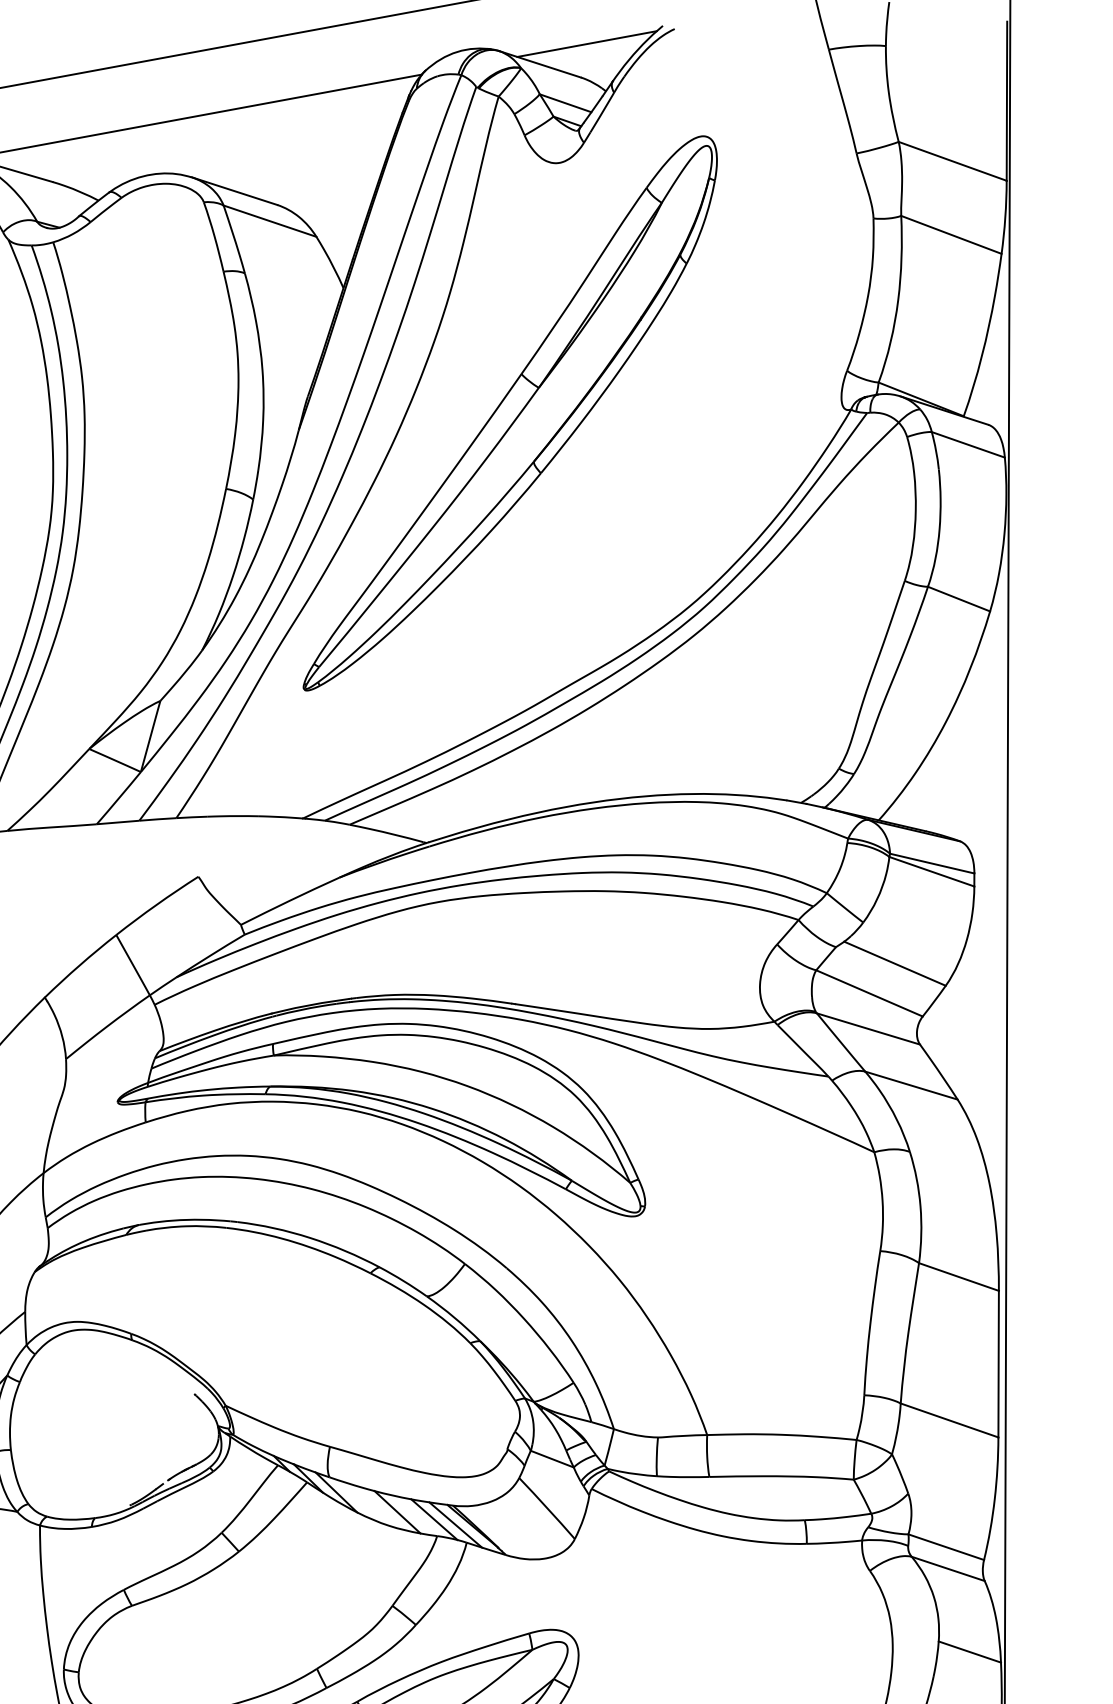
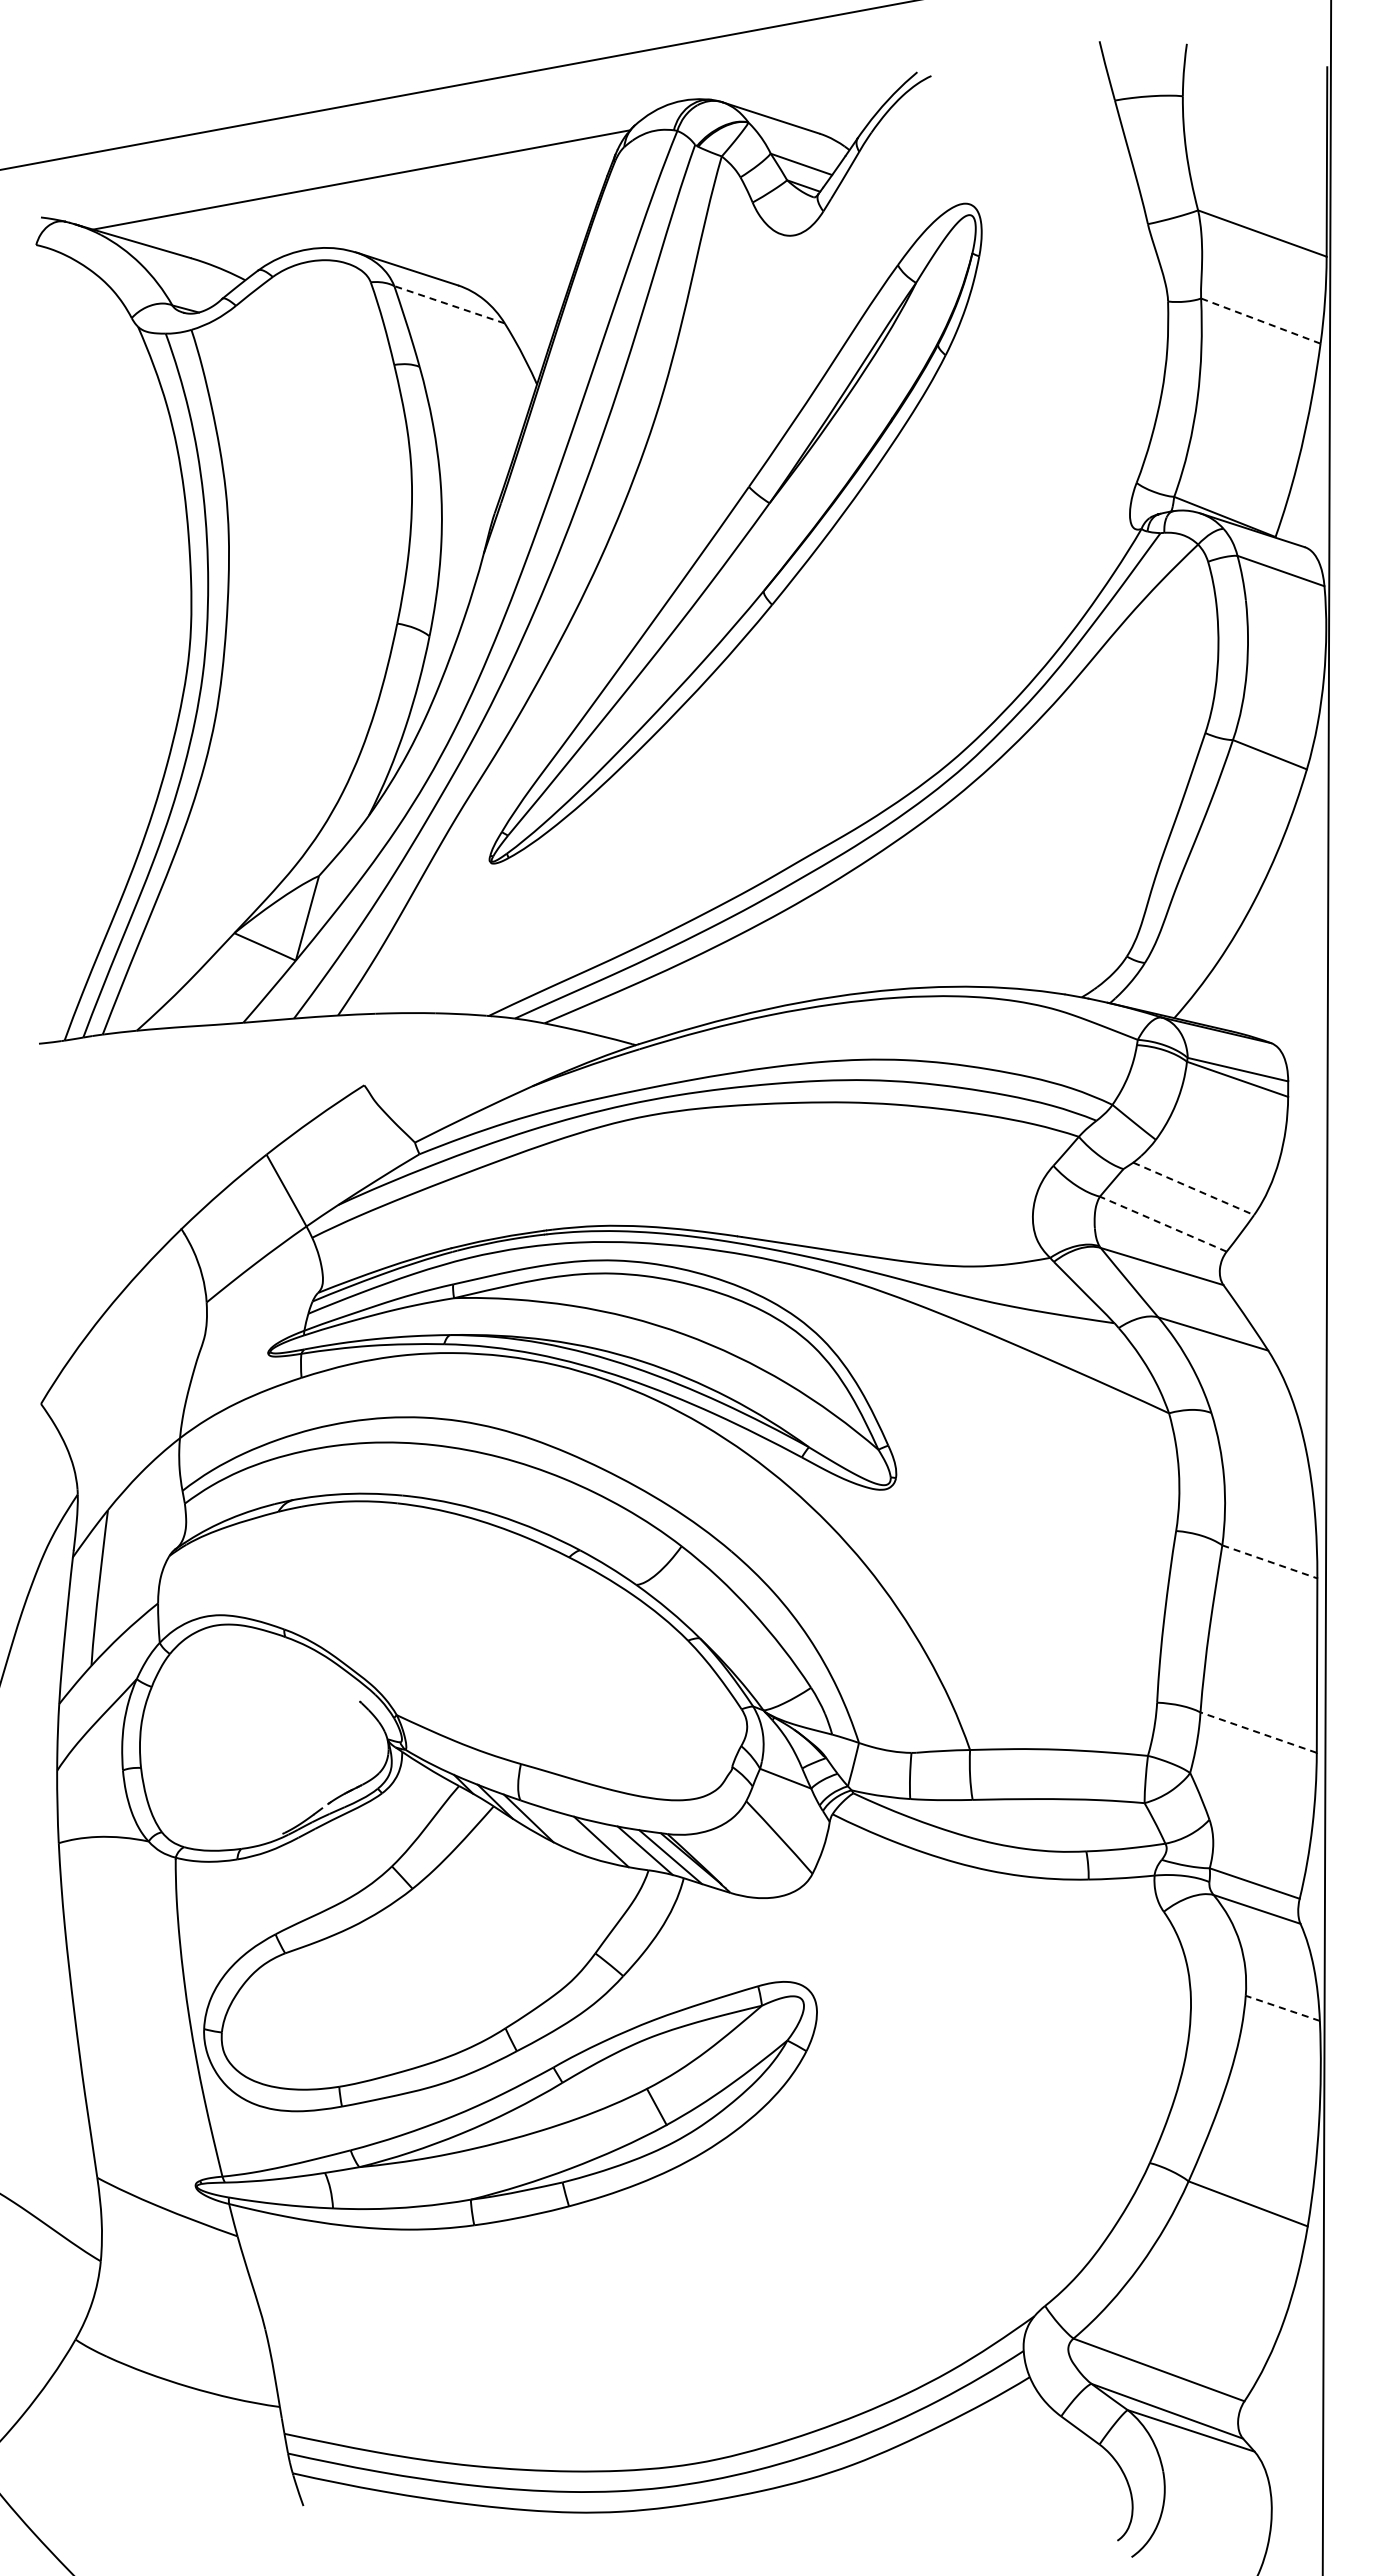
line: (587, 43) -> (827, 93), removed
line: (269, 220) -> (449, 304), solid -> dashed
line: (951, 235) -> (1260, 321), solid -> dashed
line: (894, 963) -> (1193, 1188), solid -> dashed
line: (868, 992) -> (1162, 1223), solid -> dashed
line: (959, 1277) -> (1270, 1562), solid -> dashed
line: (949, 1420) -> (1258, 1732), solid -> dashed
line: (969, 1652) -> (1282, 2008), solid -> dashed

